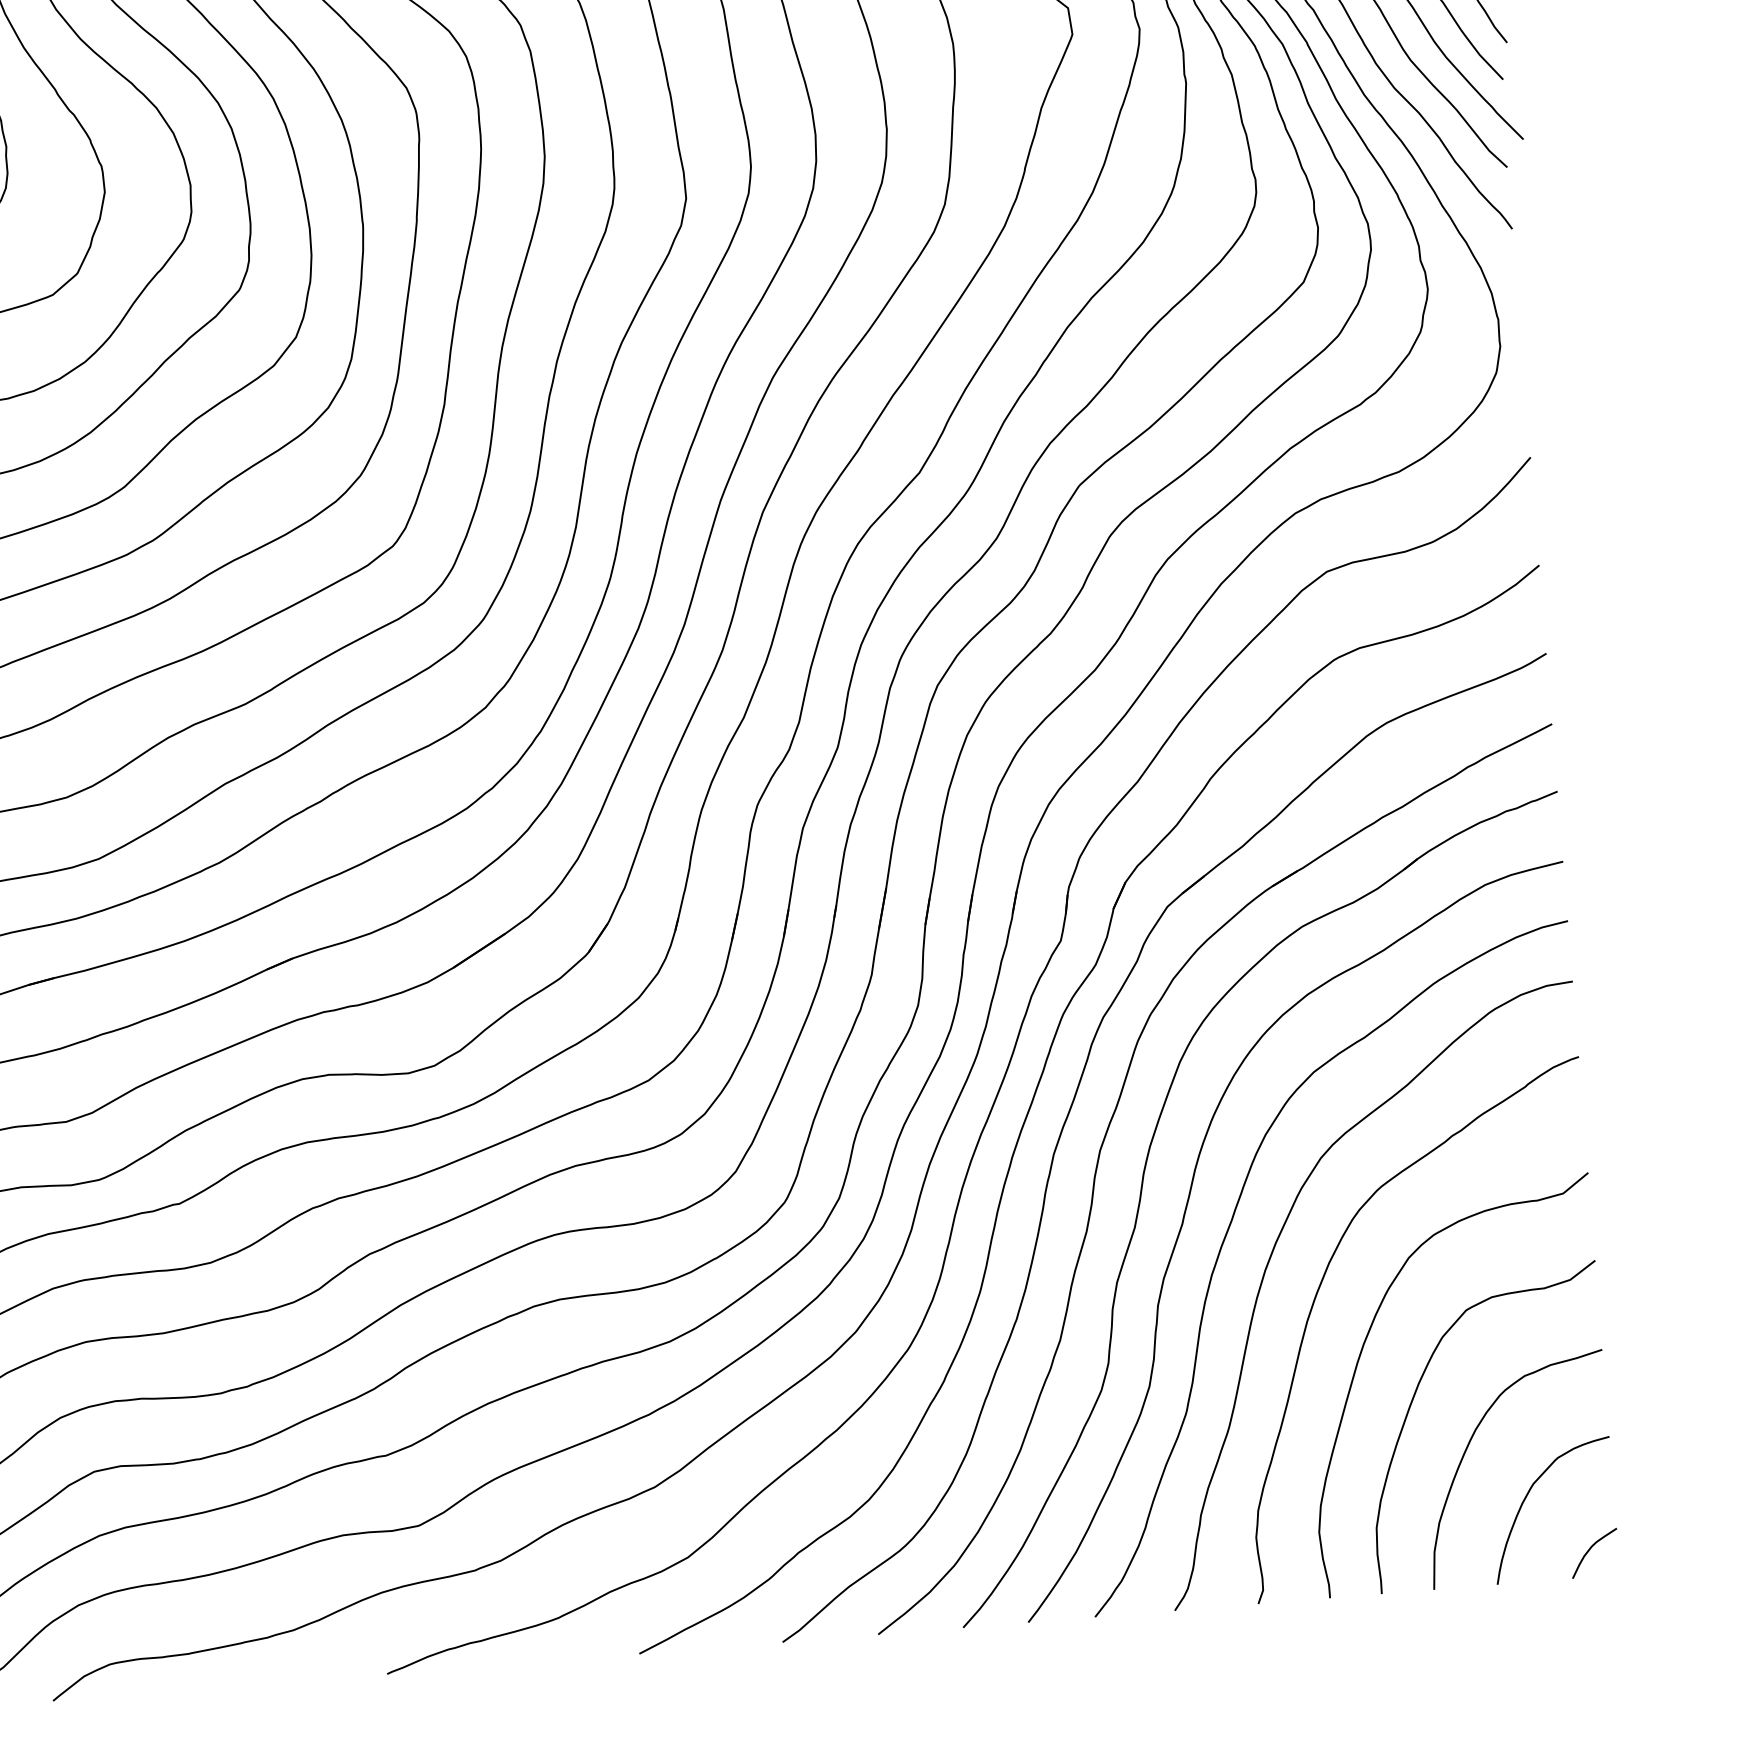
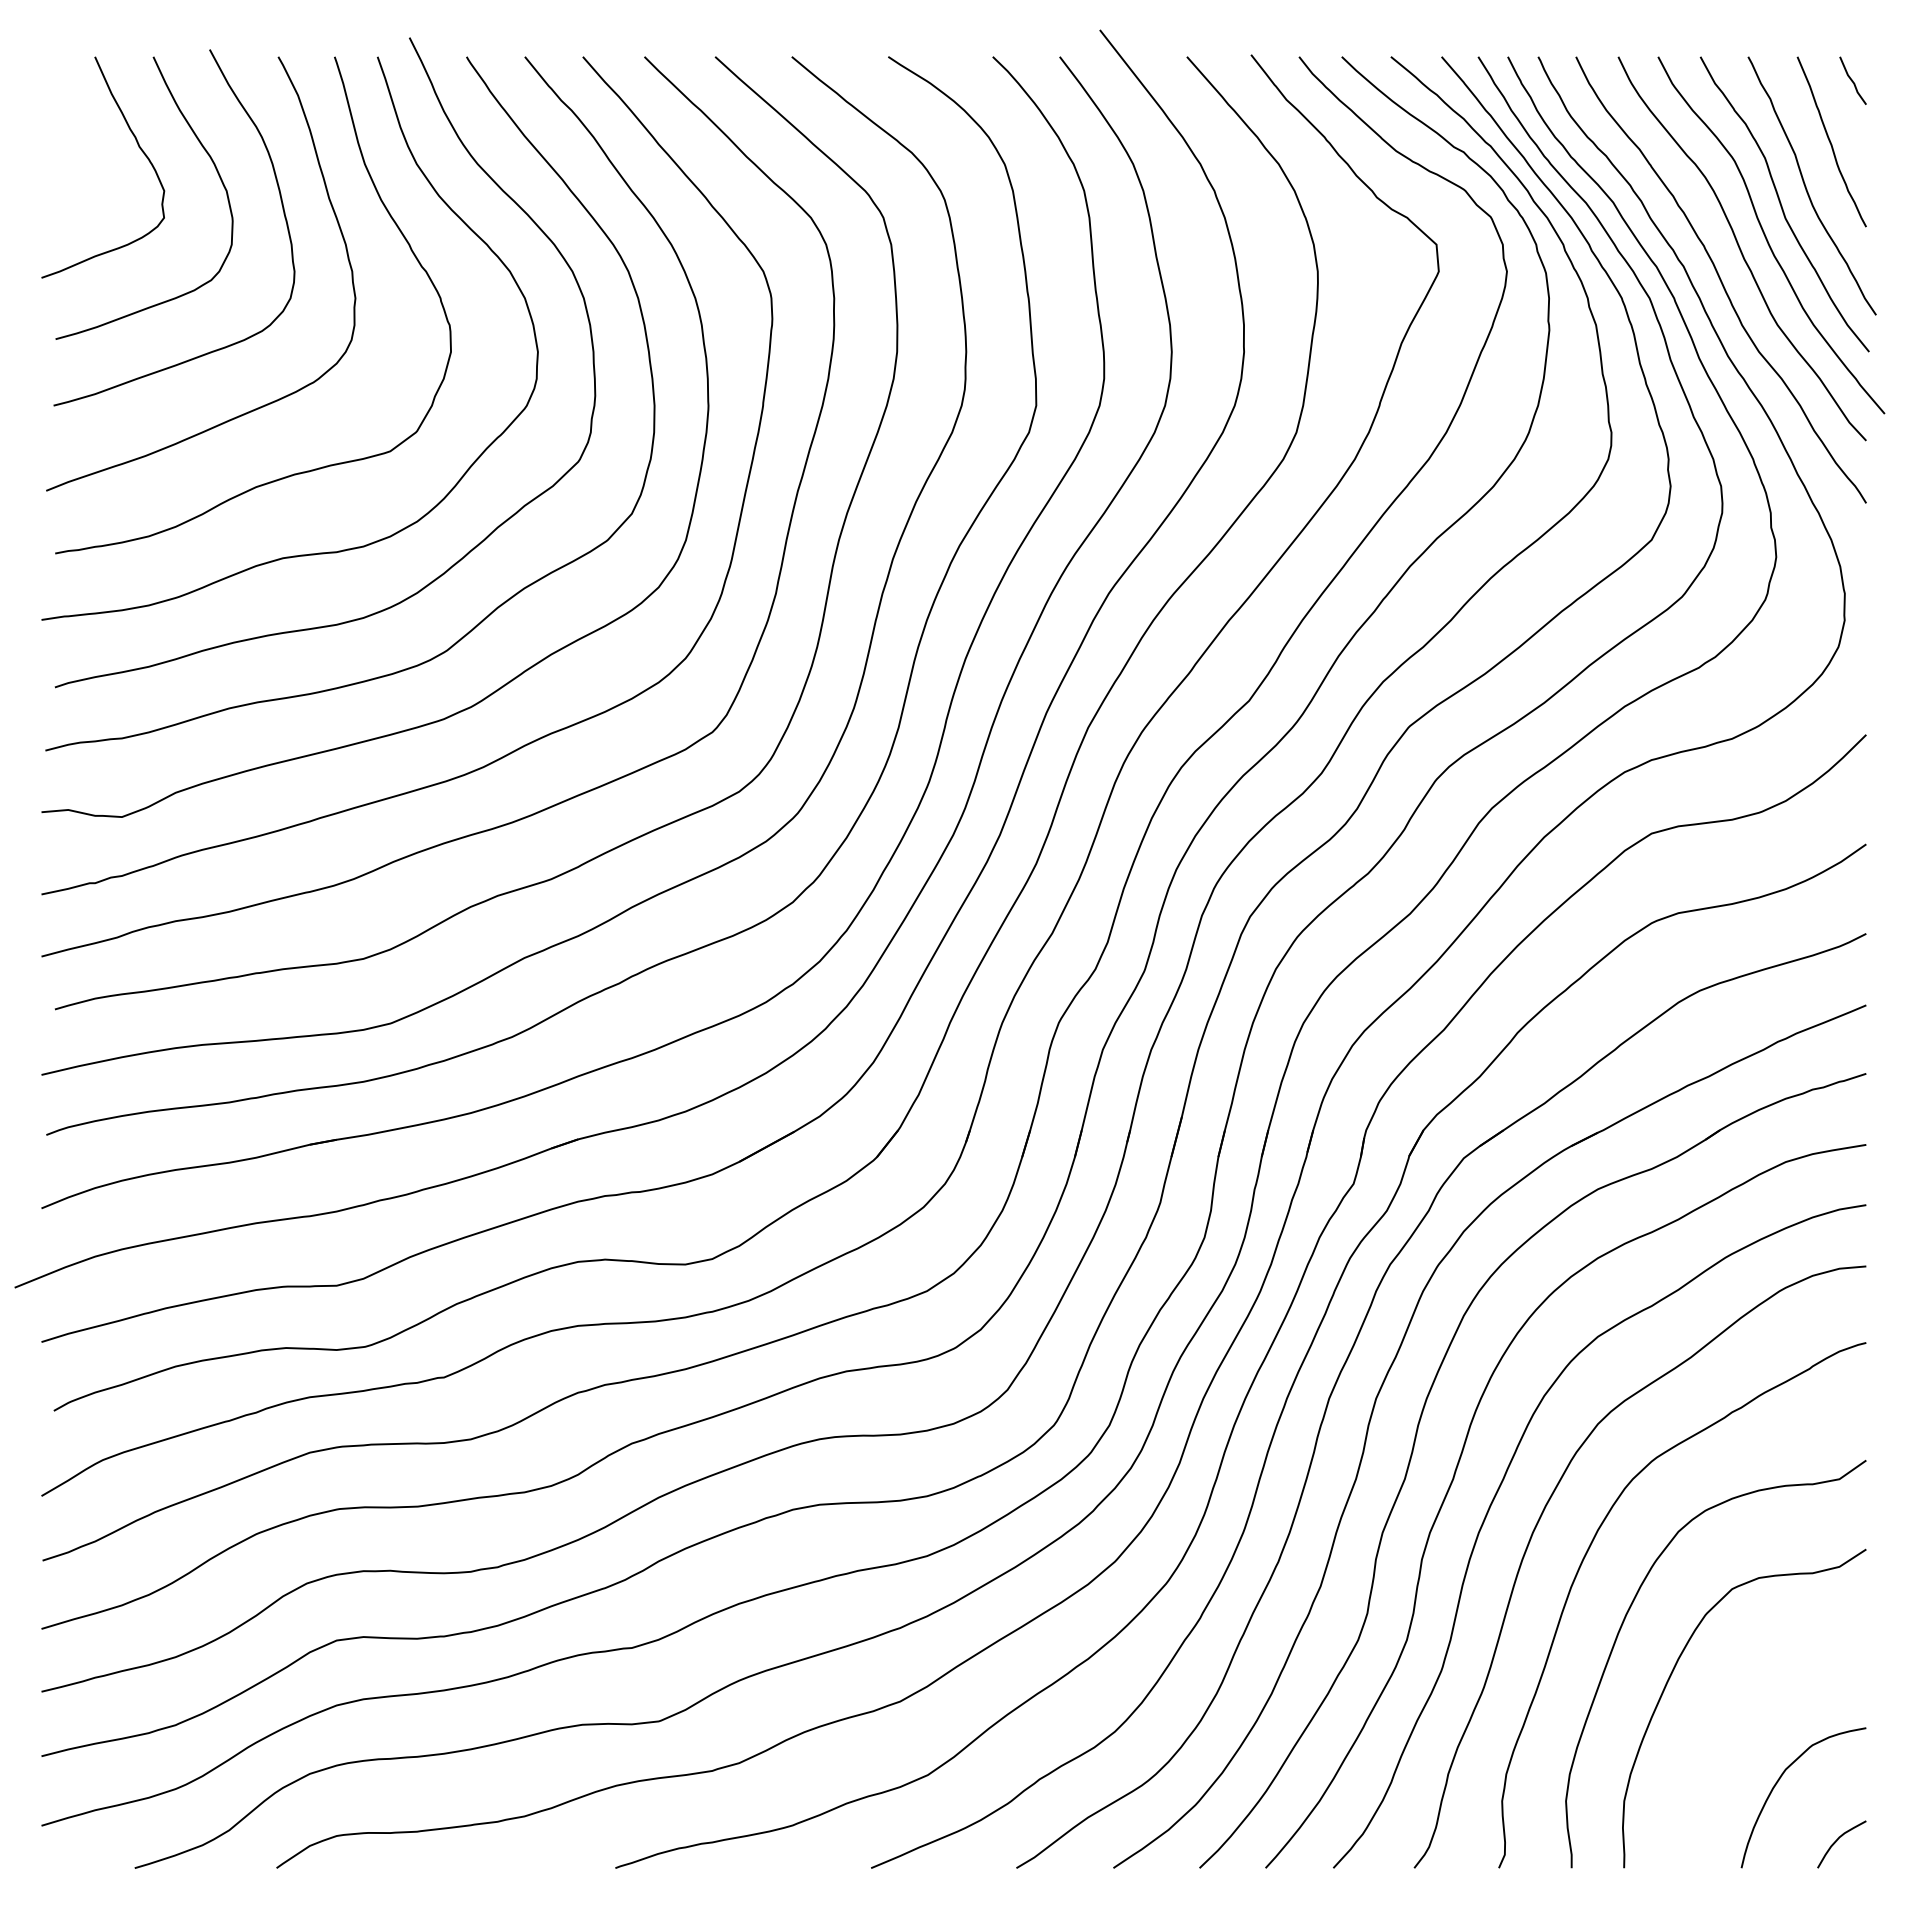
curve: (1469, 1445) -> (1724, 1725), removed

